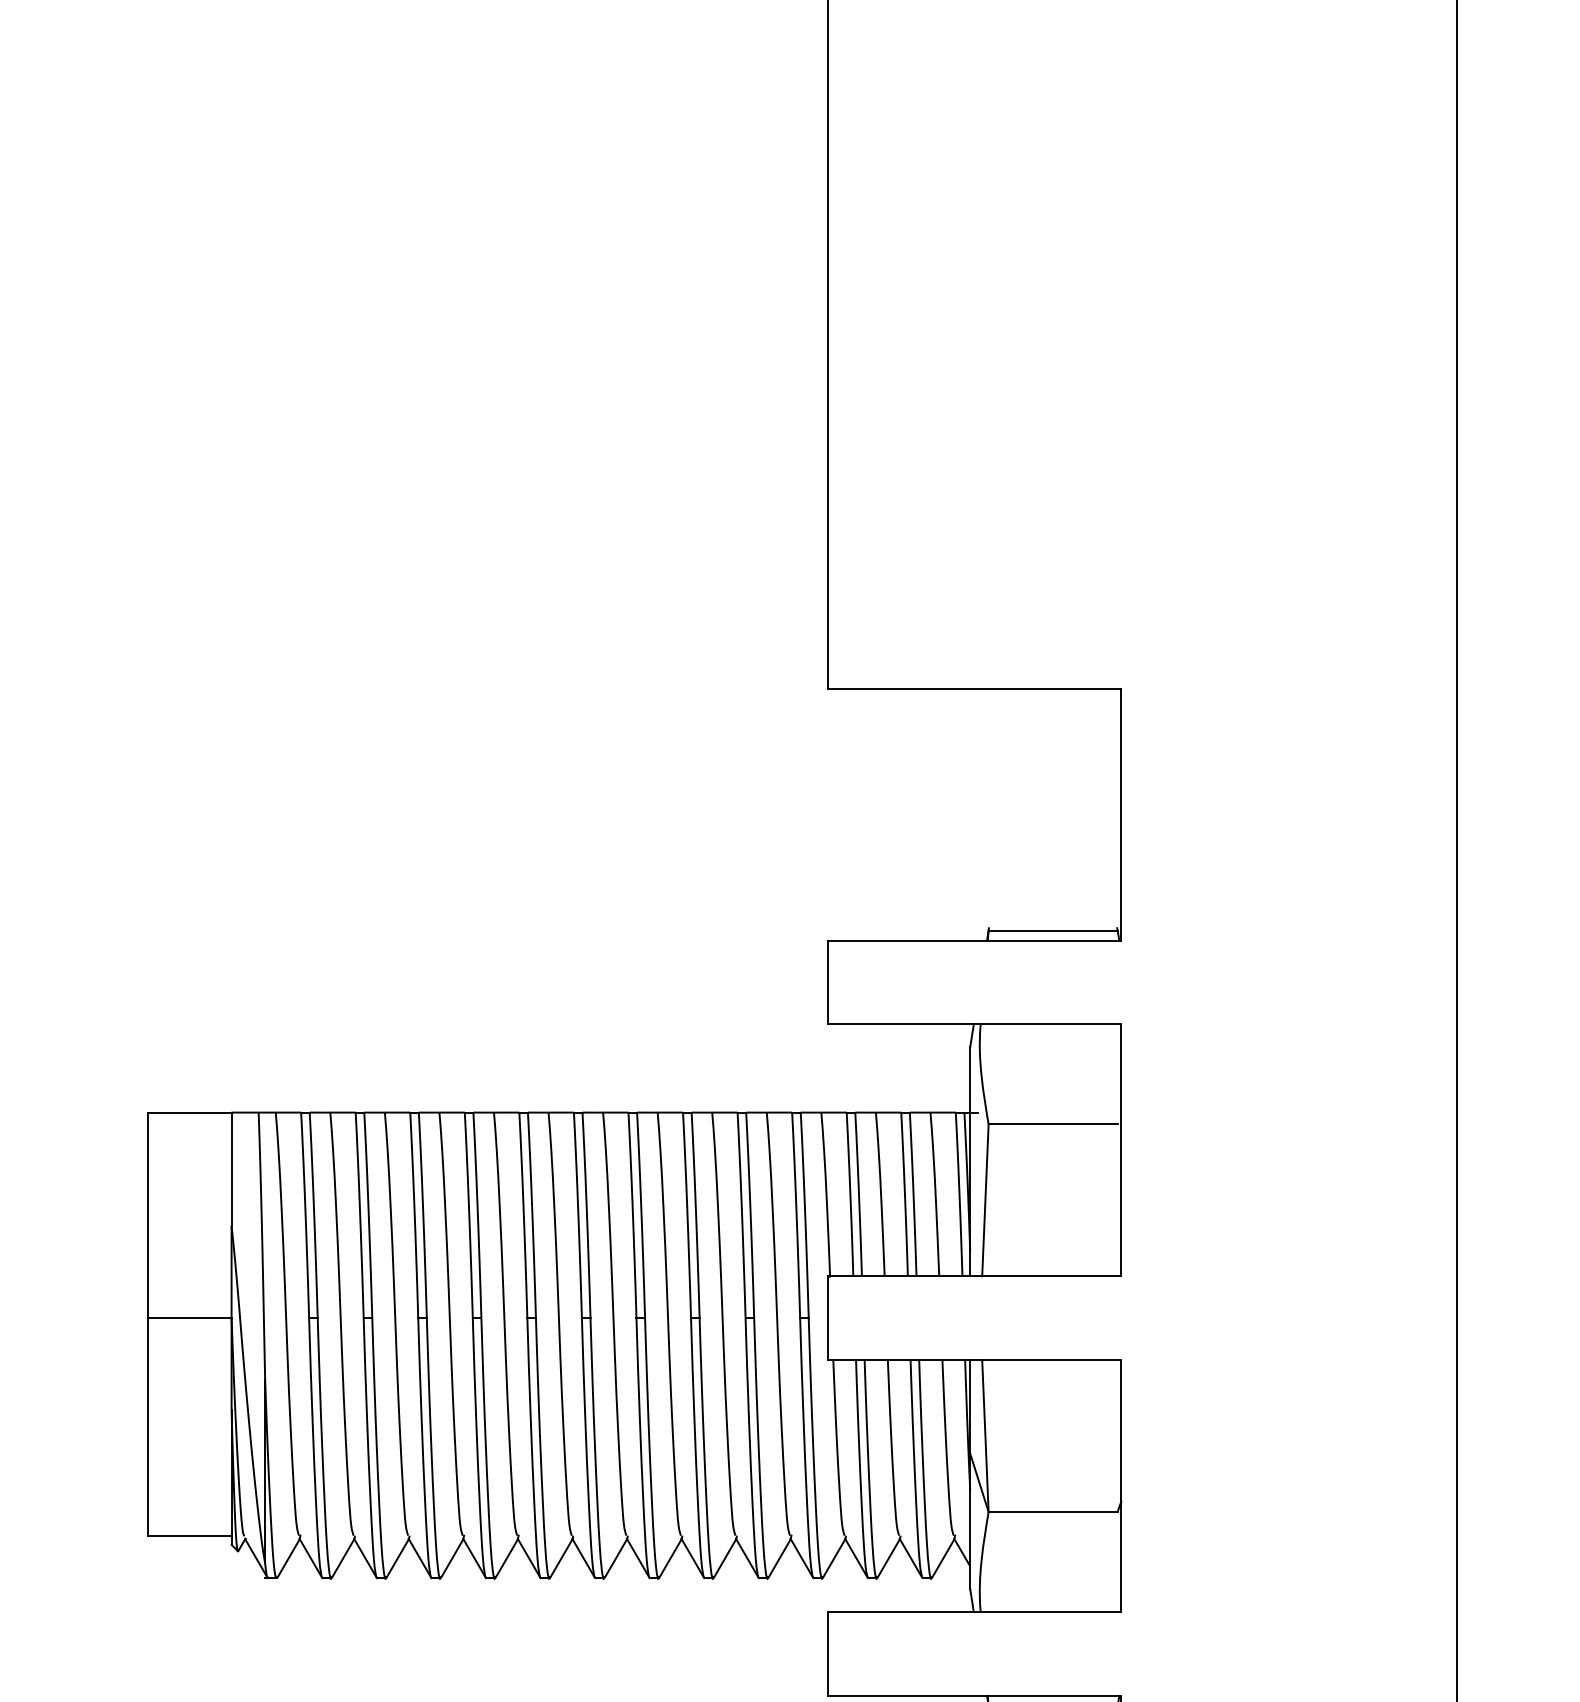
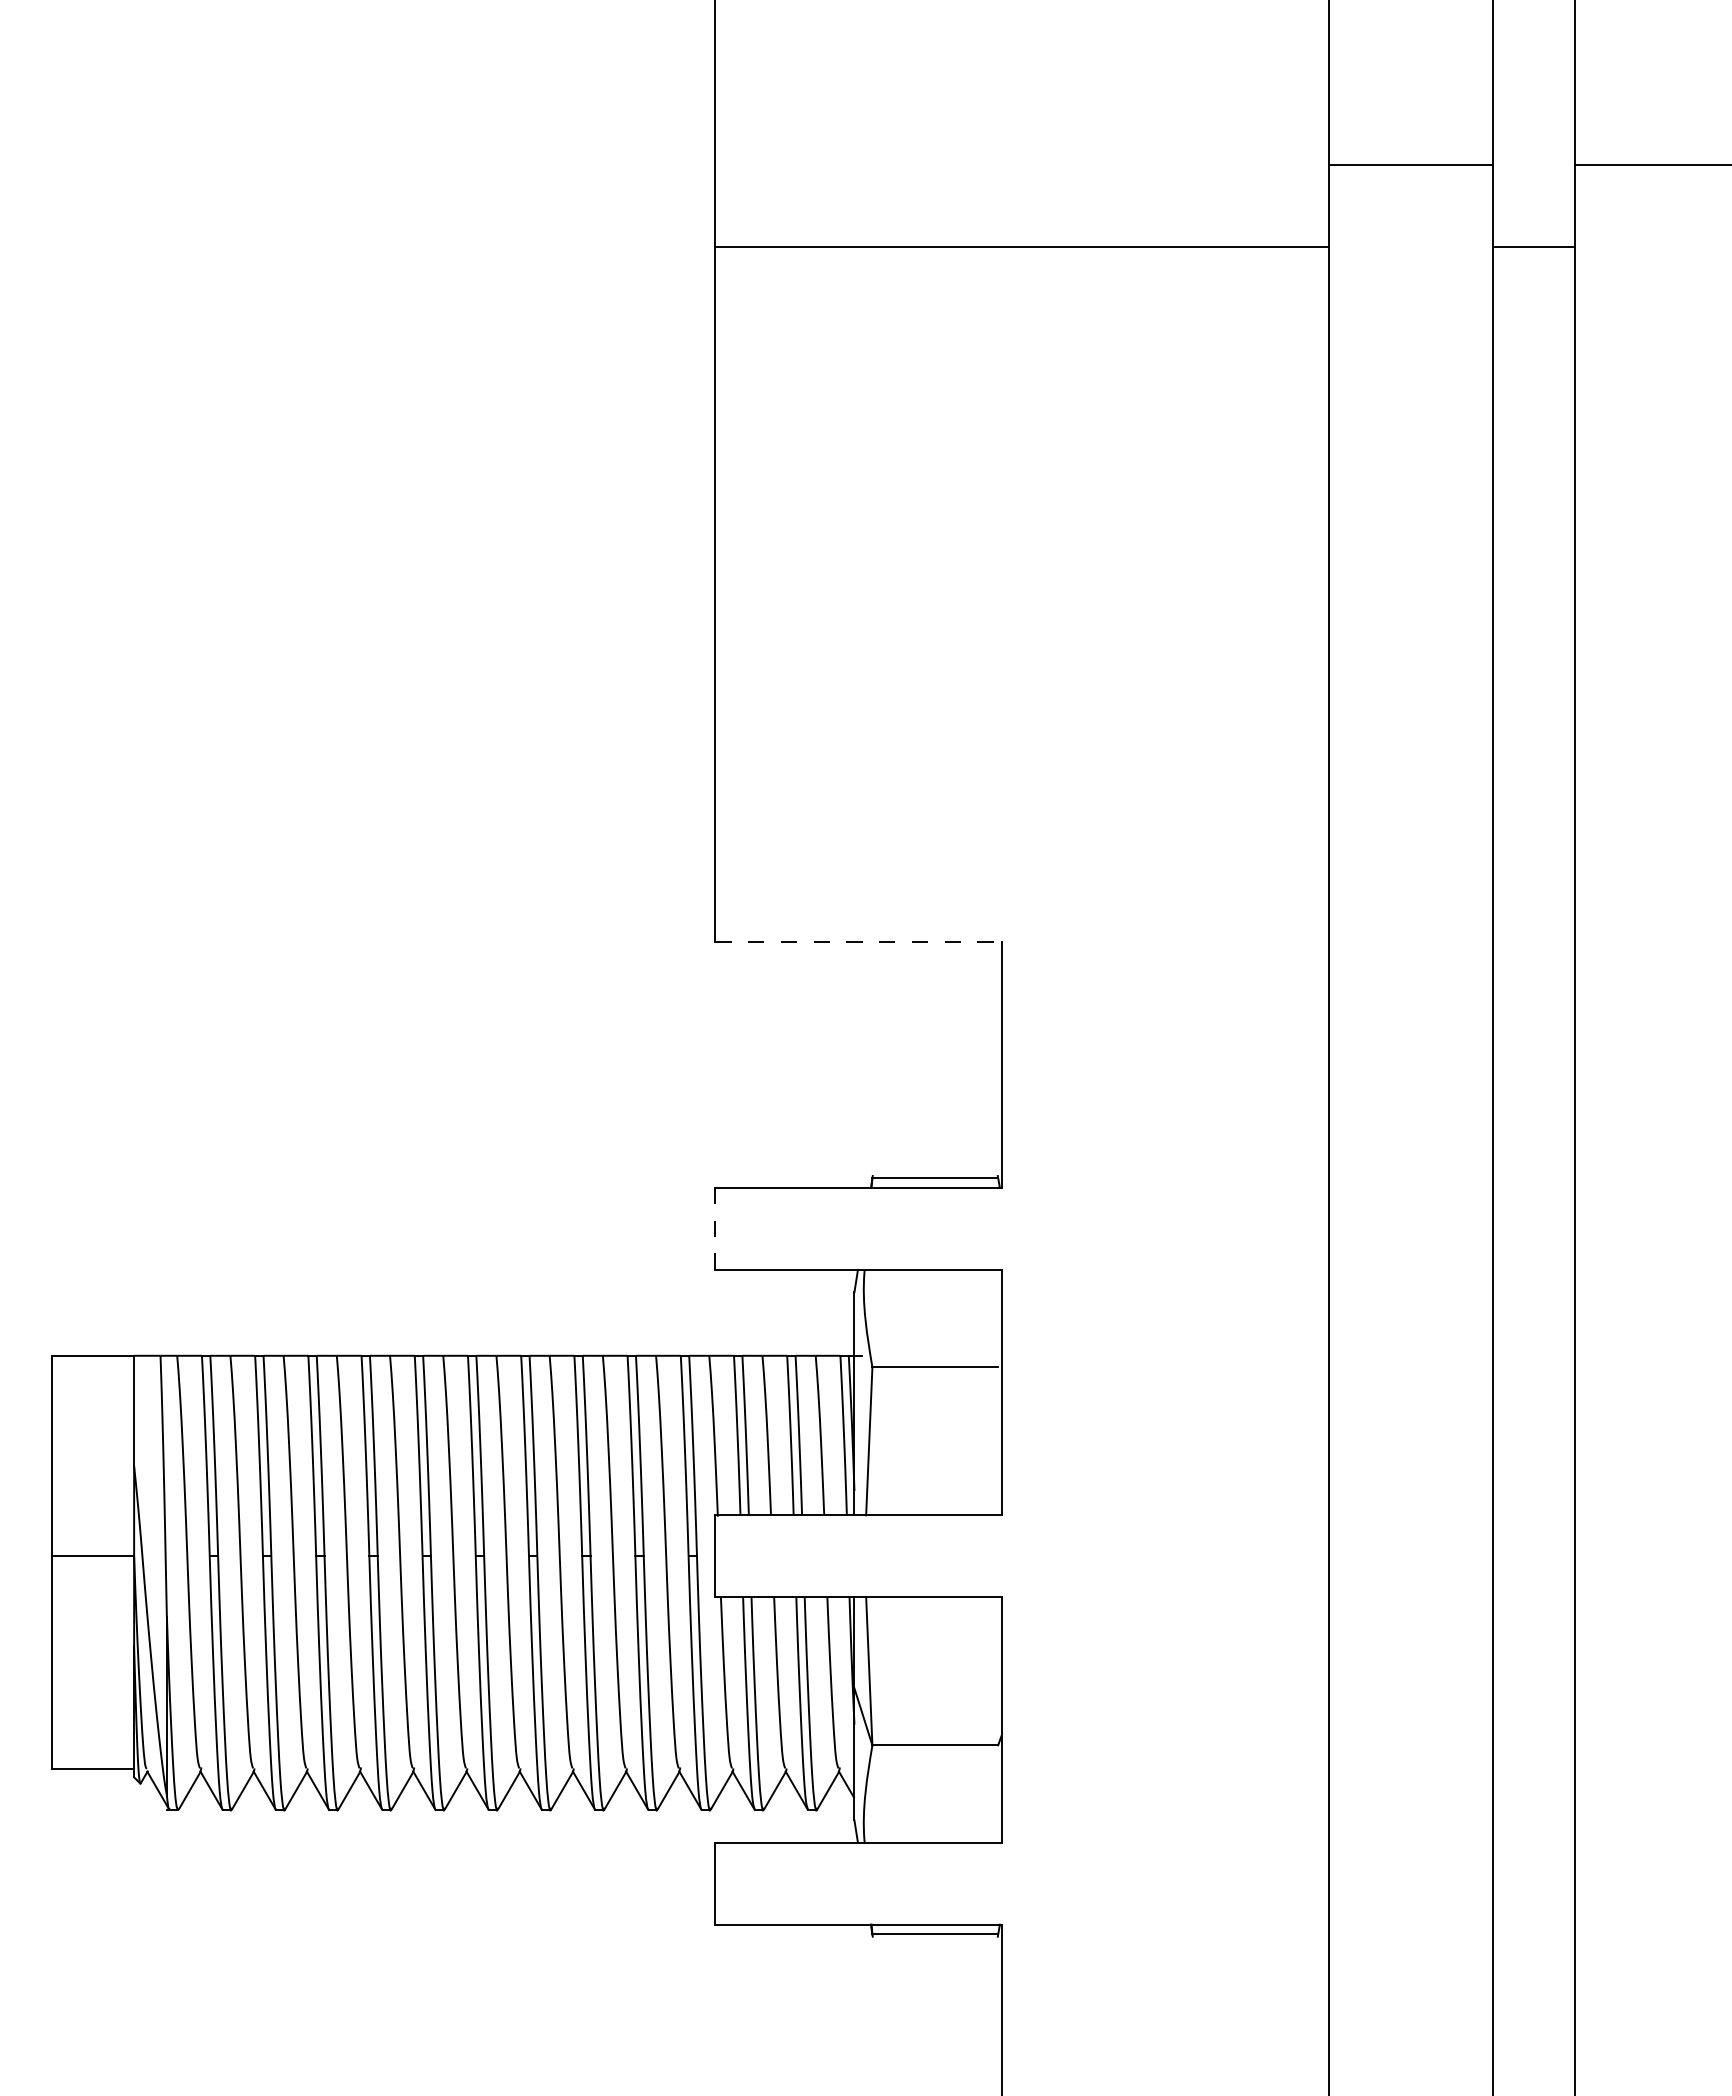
line: (975, 688) -> (859, 942), solid -> dashed
line: (827, 982) -> (715, 1228), solid -> dashed

